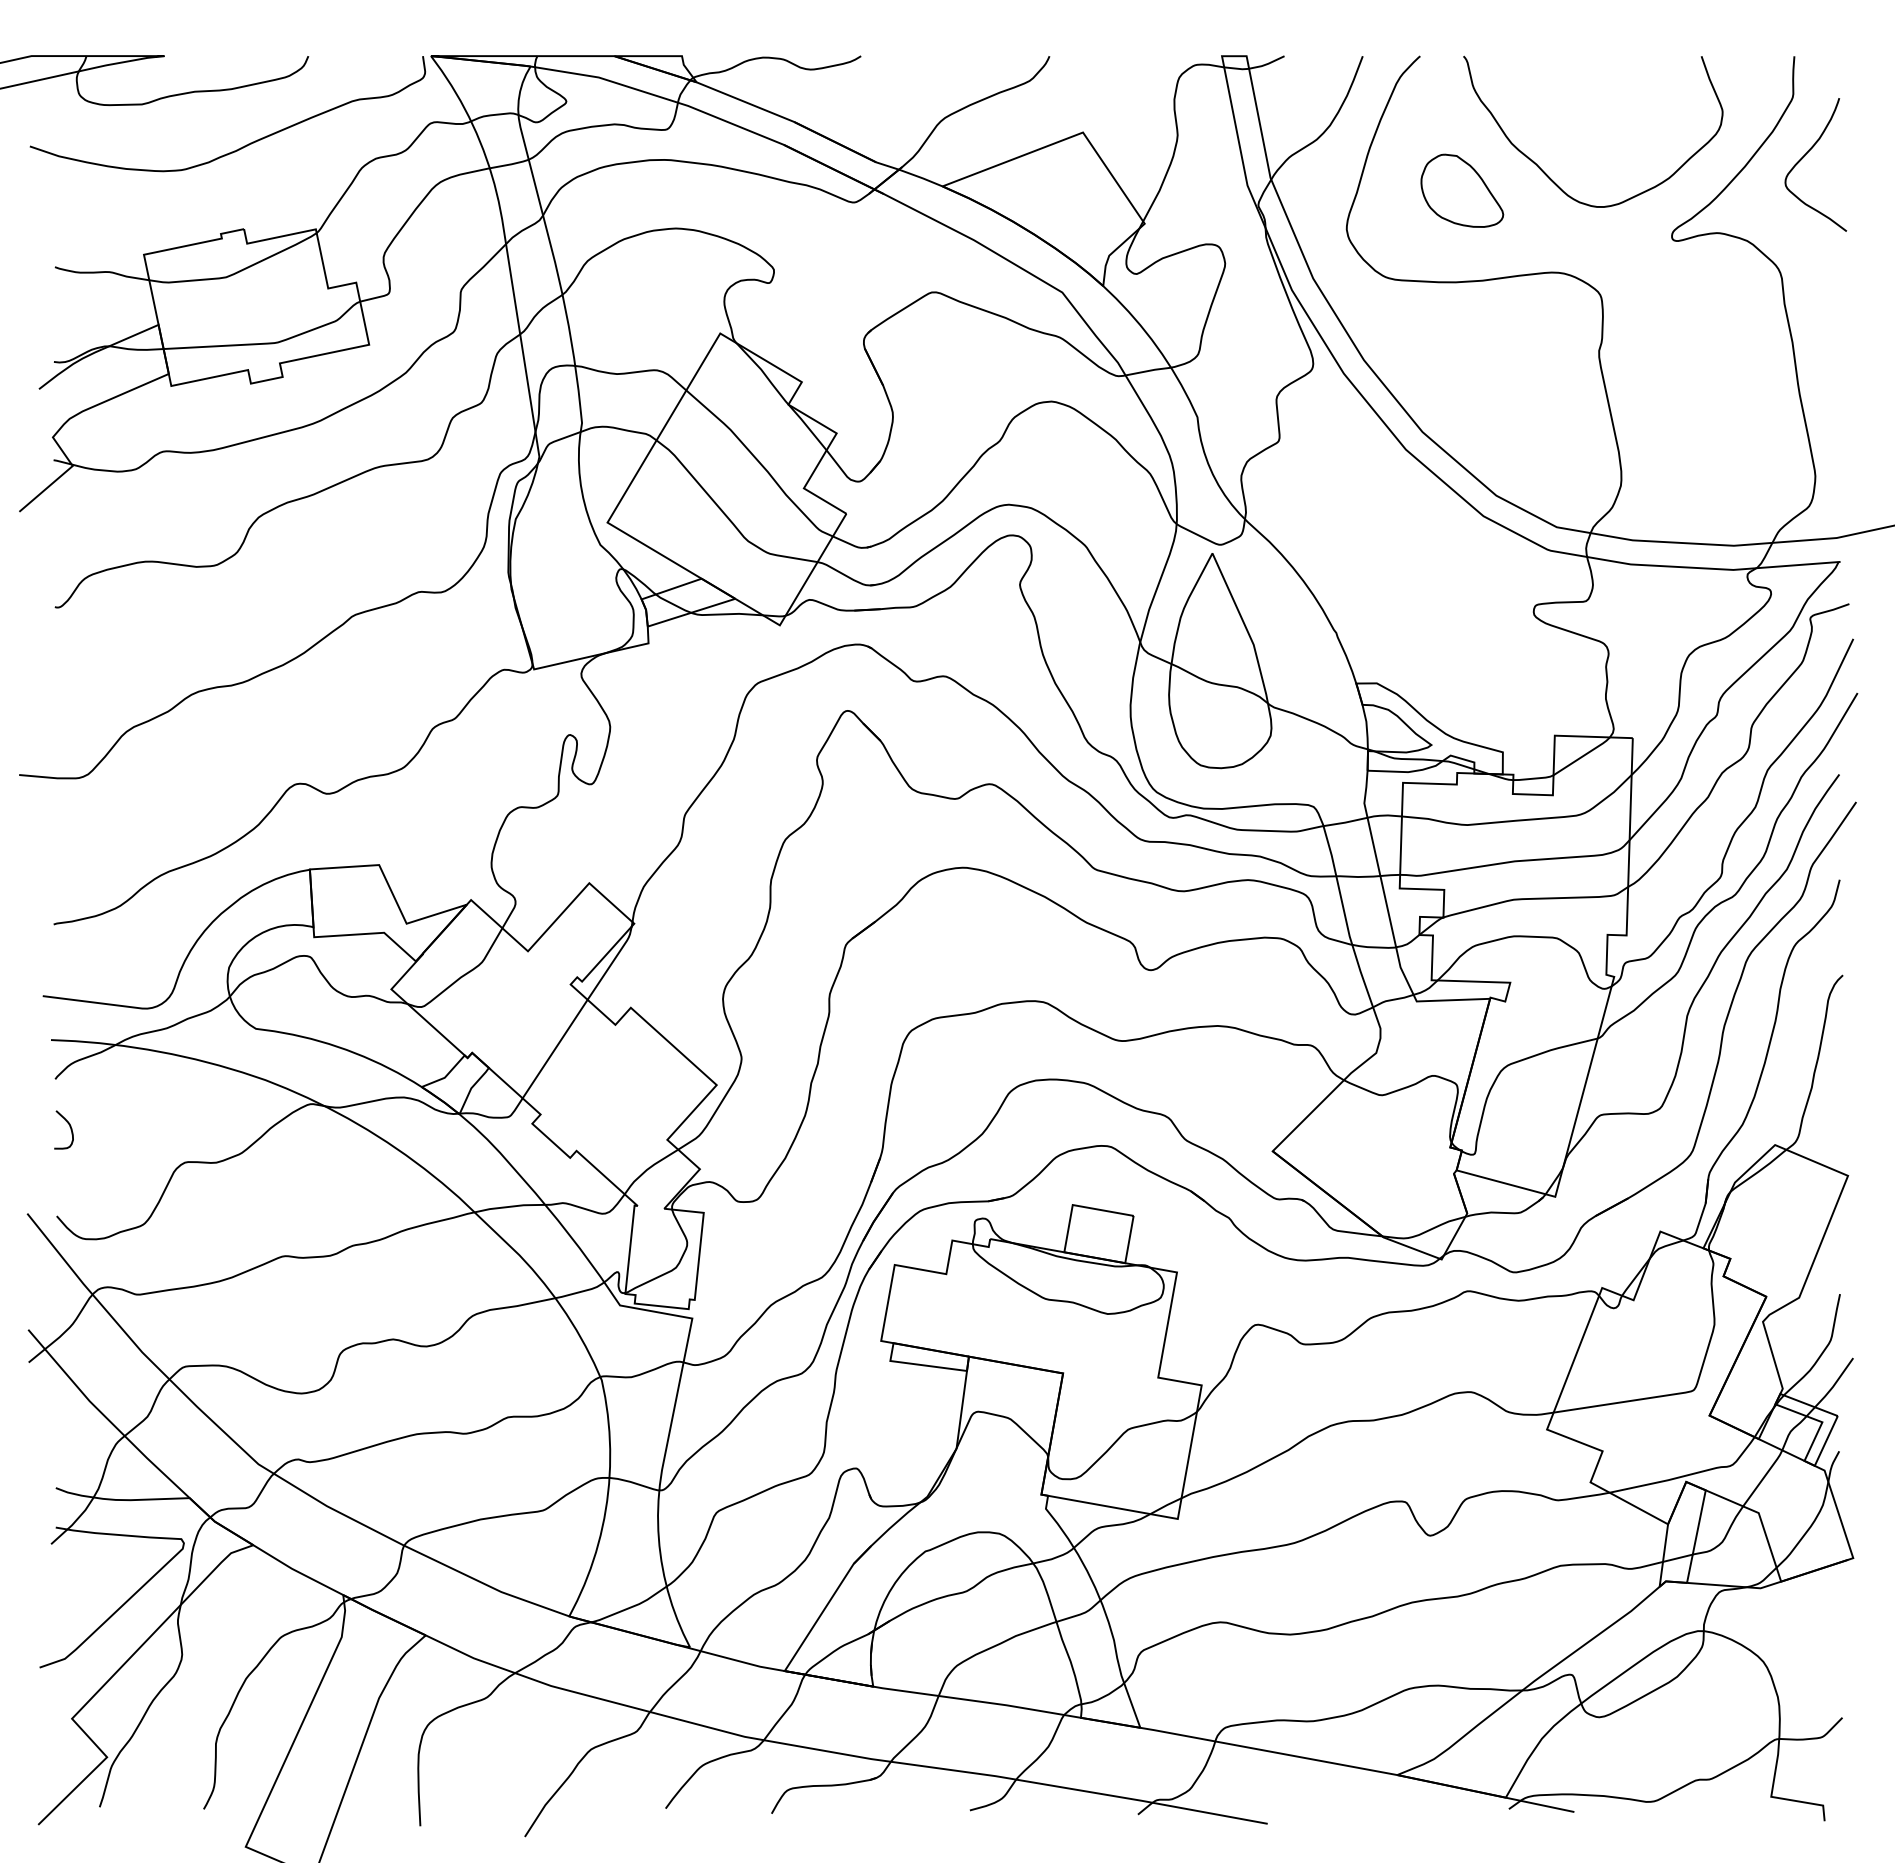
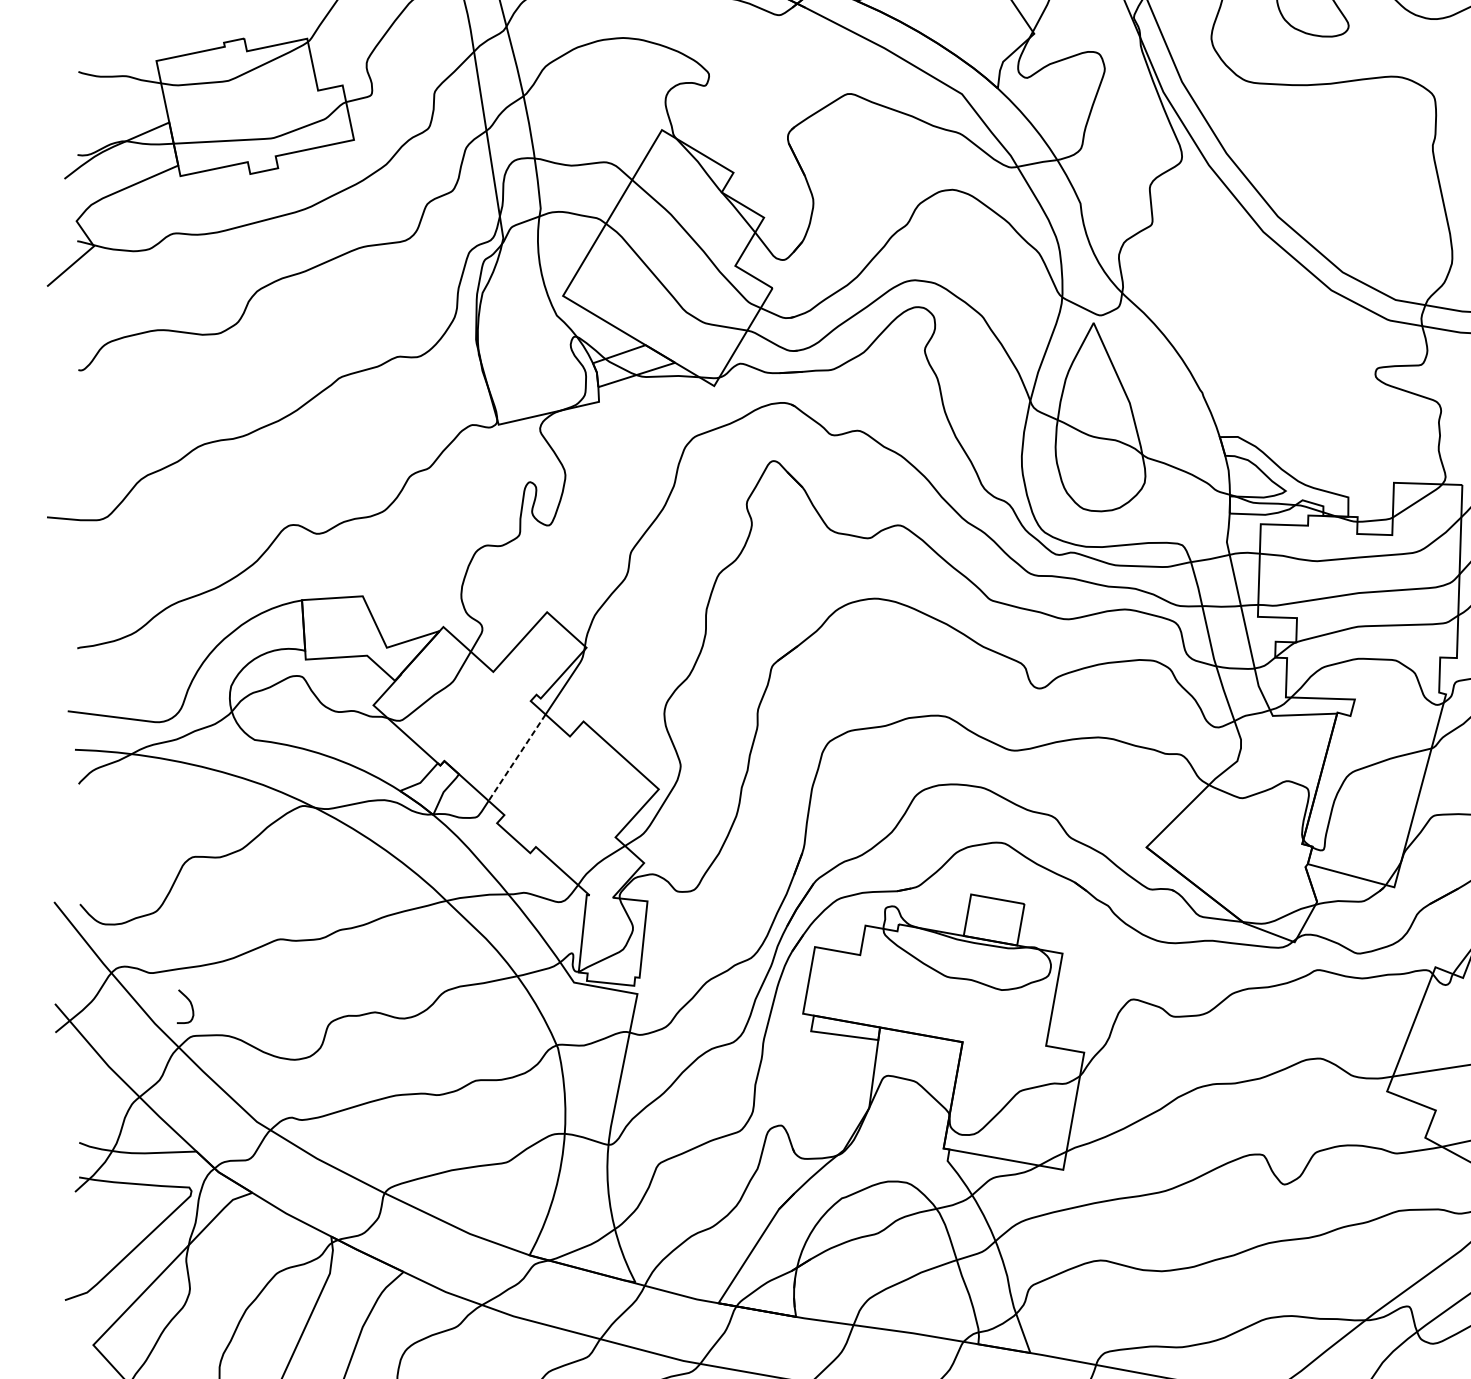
line: (554, 1049) -> (516, 758), solid -> dashed
curve: (69, 1127) -> (190, 1004), moved

